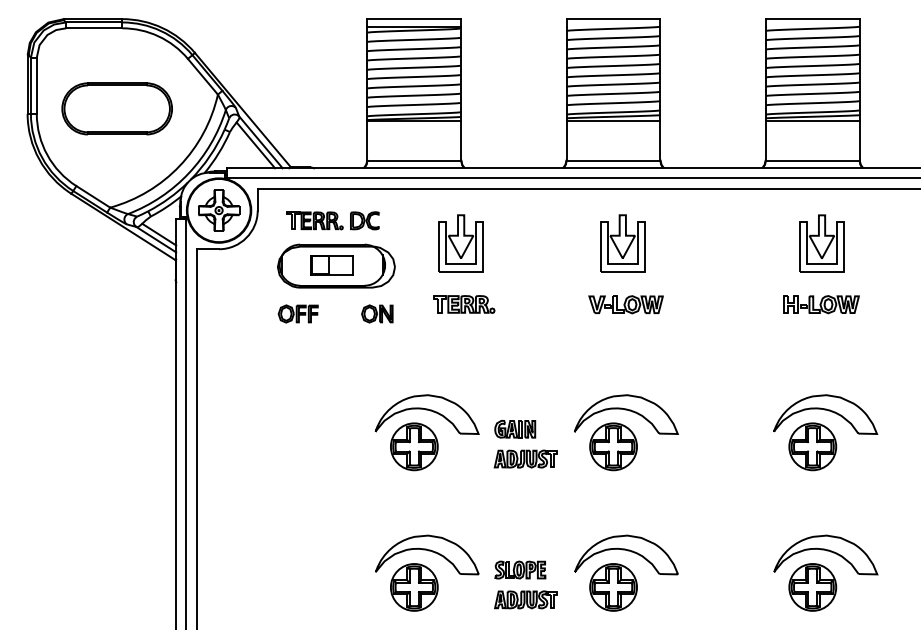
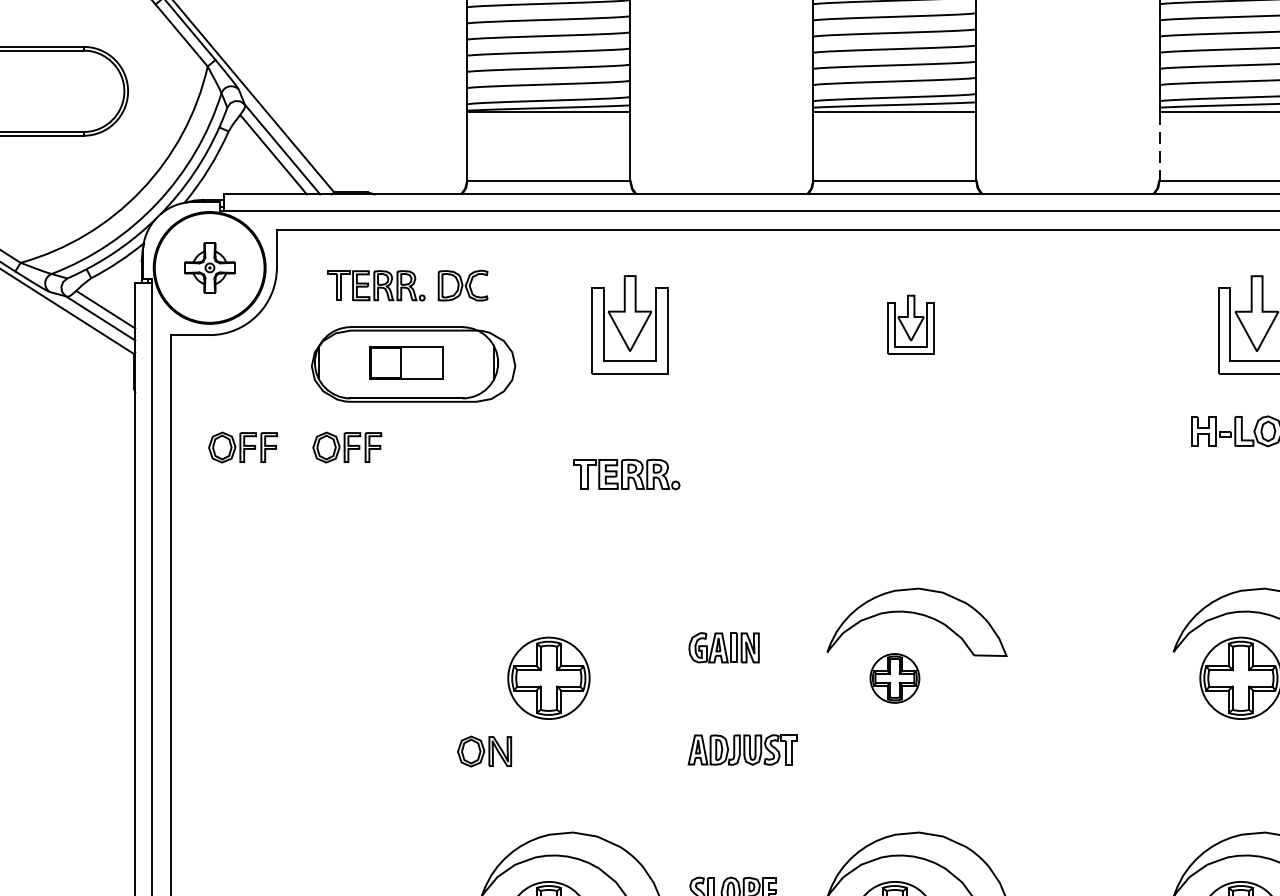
line: (765, 140) -> (1158, 146), solid -> dashed
part: (219, 210) -> (210, 267), size x0.7
part: (622, 243) -> (910, 325), size x0.6
part: (464, 304) -> (627, 474), moved
part: (625, 304) -> (915, 431), removed
part: (237, 313) -> (241, 446), added
part: (377, 313) -> (484, 750), moved
part: (426, 414) -> (570, 622), removed
part: (613, 446) -> (894, 677), size x0.6
part: (525, 458) -> (742, 748), moved

